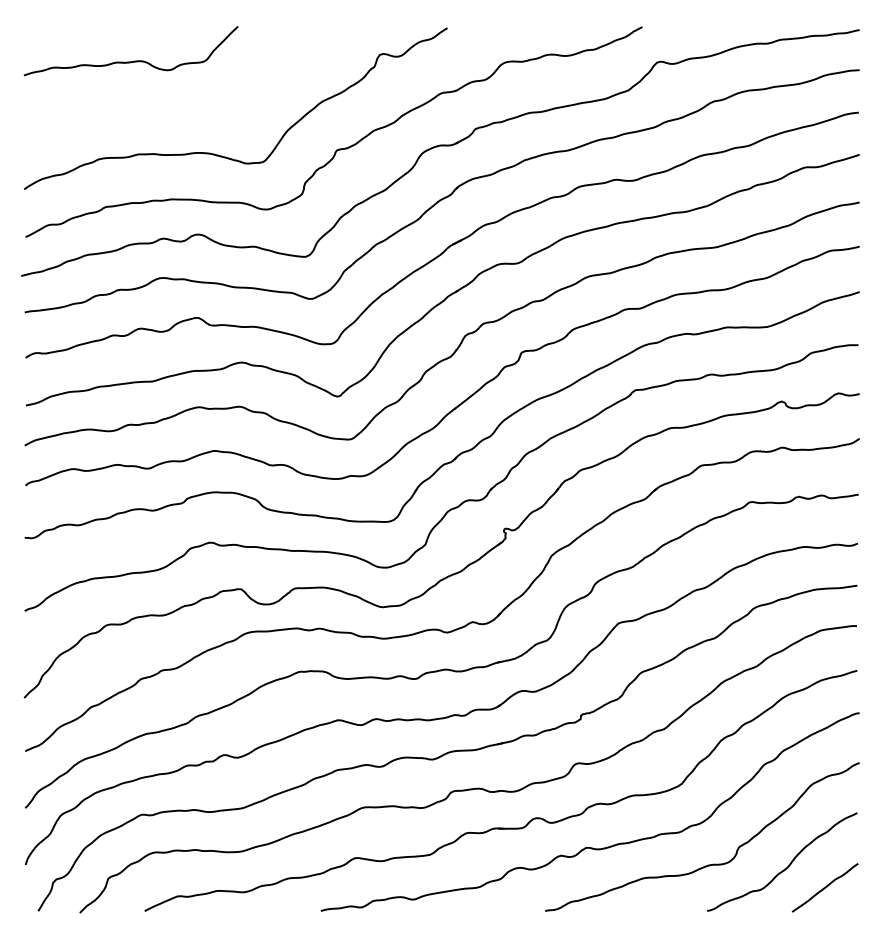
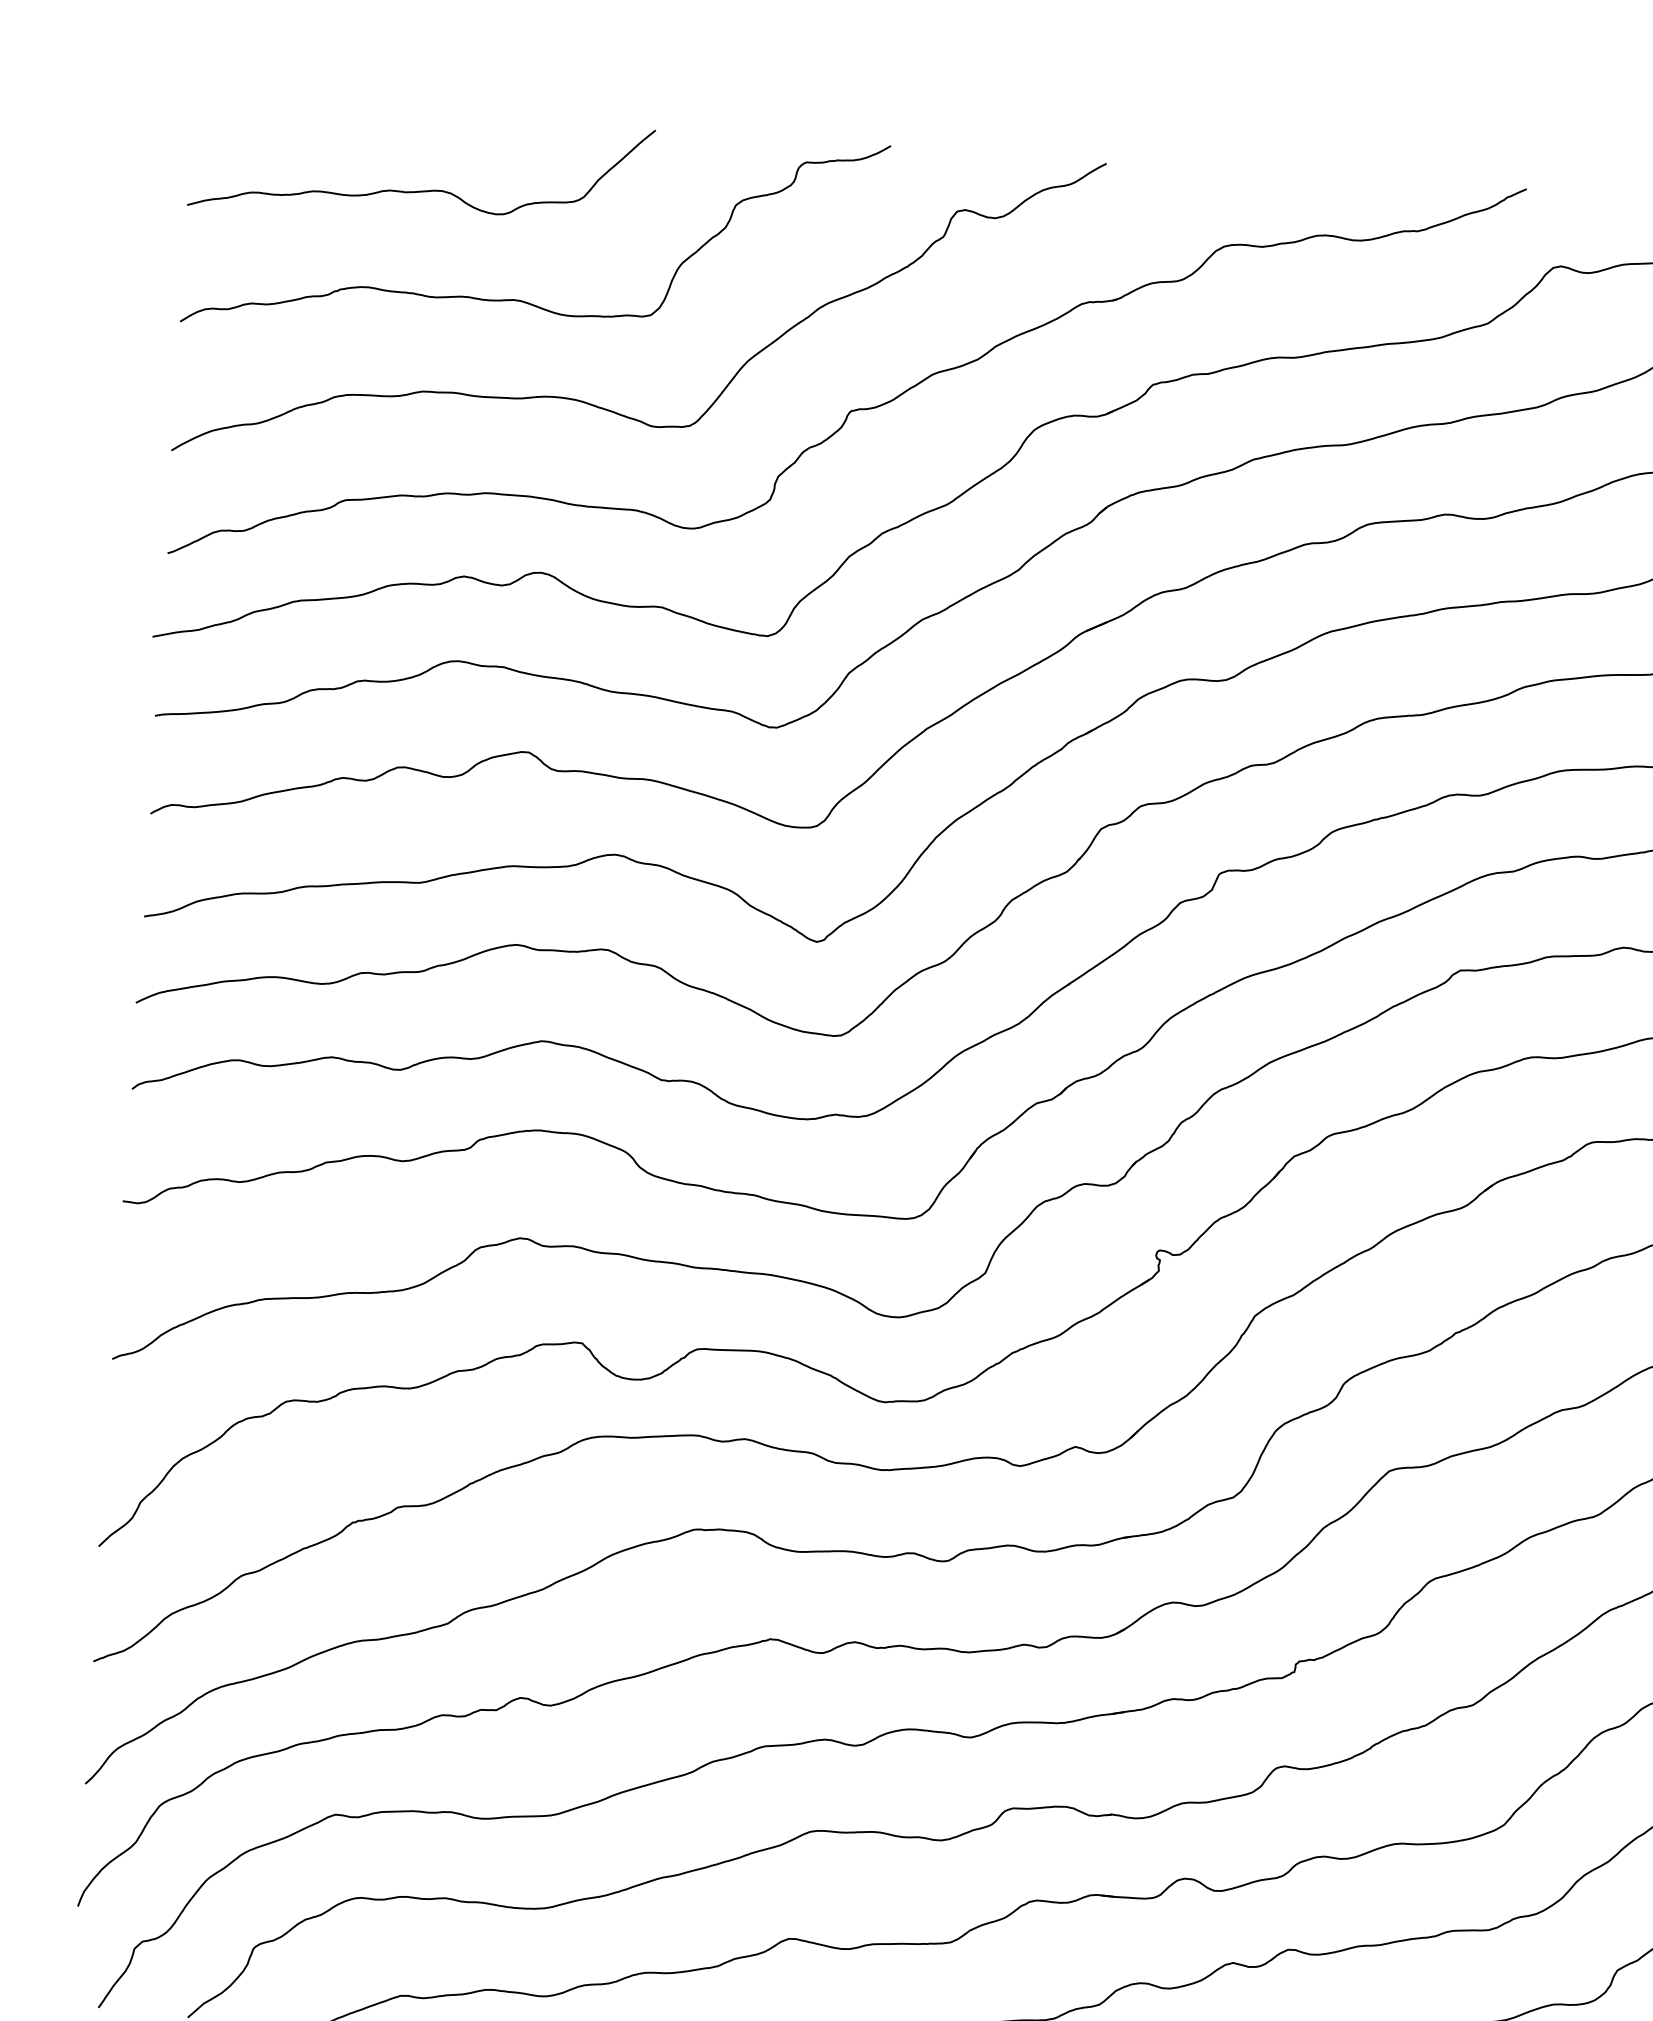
curve: (181, 108) -> (521, 298), added

